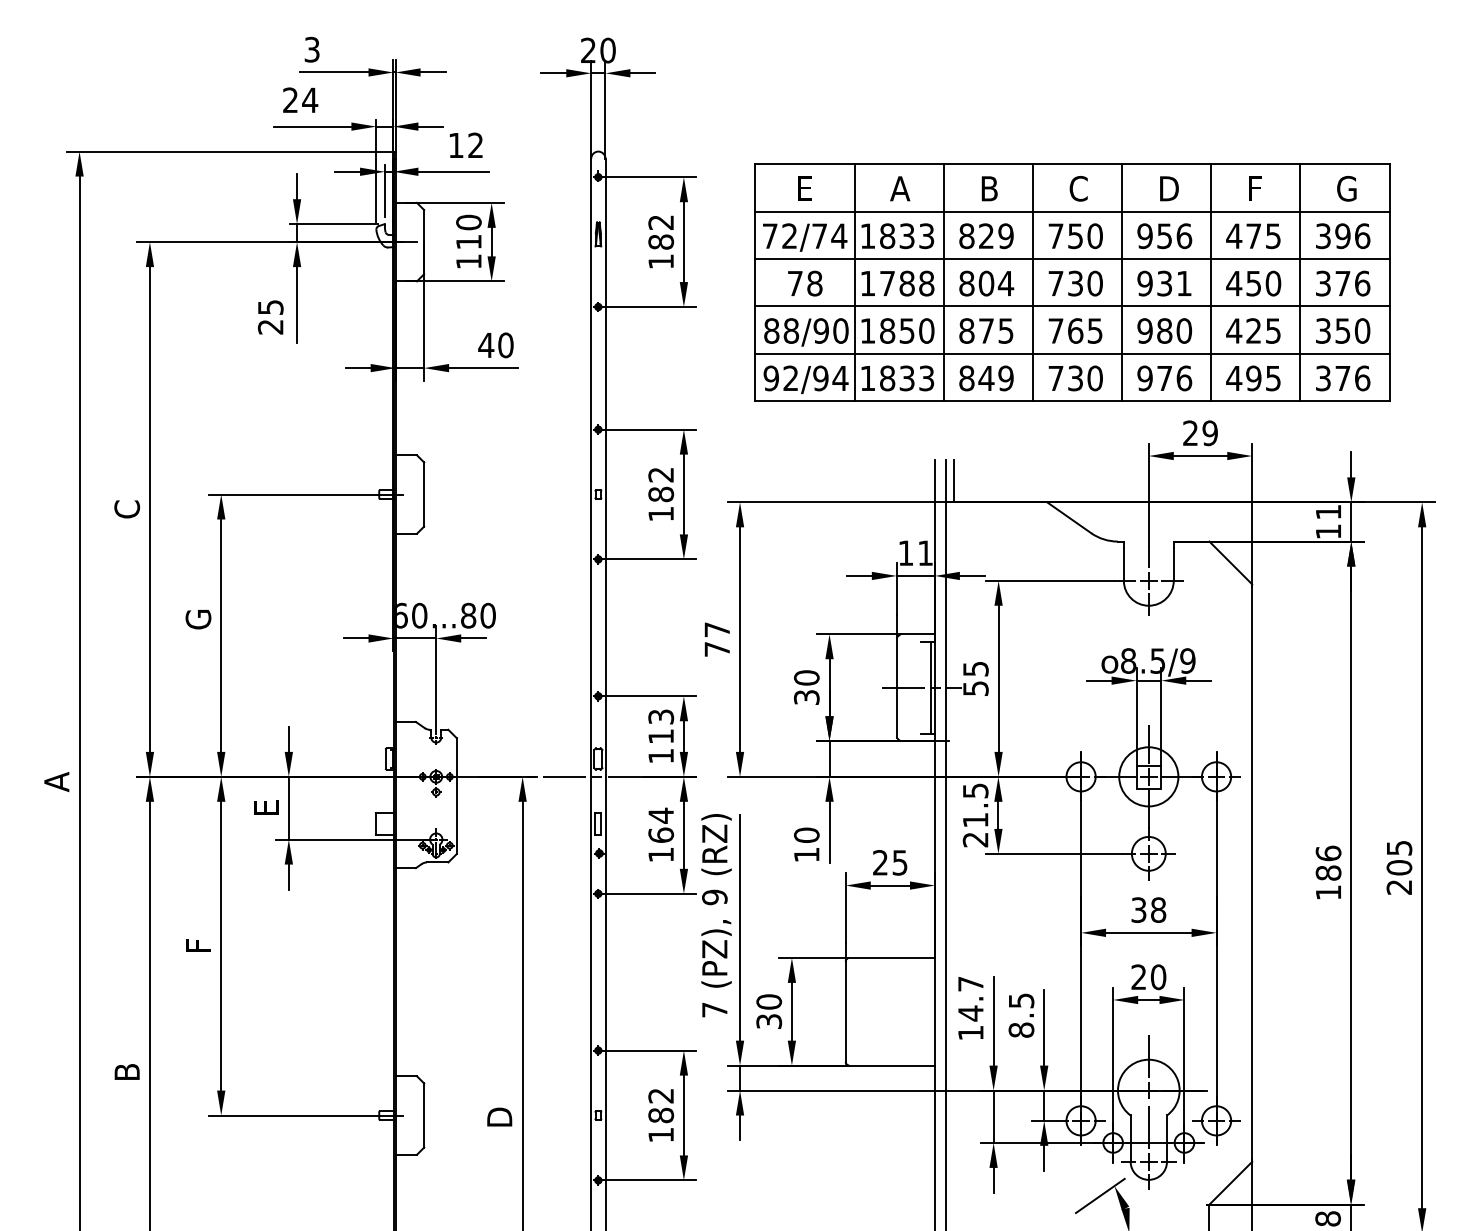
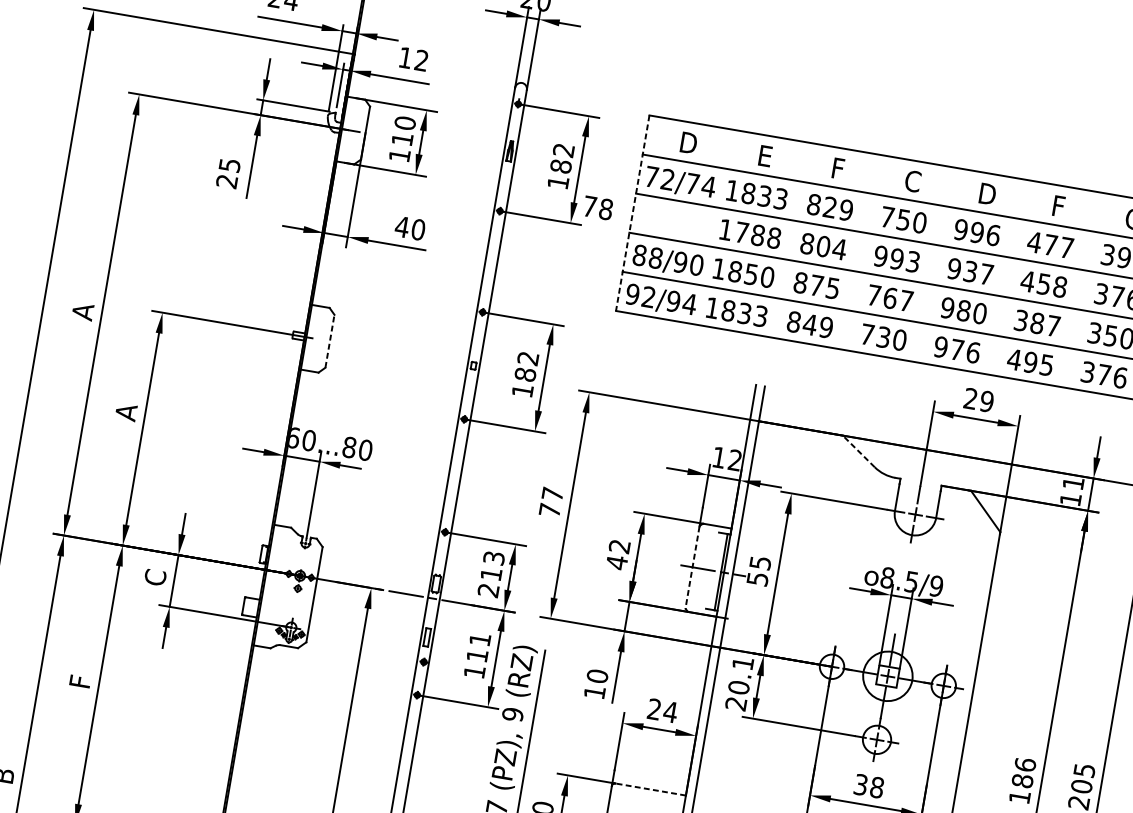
text: (806, 188) -> (688, 142), E -> D
text: (900, 188) -> (766, 156), A -> E
text: (989, 188) -> (839, 168), B -> F
text: (1164, 235) -> (977, 232), 956 -> 996
text: (1273, 236) -> (1066, 248), 475 -> 477
line: (755, 282) -> (633, 213), solid -> dashed
line: (854, 282) -> (714, 227), removed
line: (943, 282) -> (788, 239), removed
line: (1033, 282) -> (862, 252), removed
line: (1122, 282) -> (935, 264), removed
line: (1211, 282) -> (1009, 277), removed
line: (1300, 282) -> (1082, 289), removed
text: (805, 283) -> (598, 208), moved
text: (1075, 283) -> (896, 259), 730 -> 993
text: (1184, 283) -> (986, 274), 931 -> 937
text: (1273, 283) -> (1060, 286), 450 -> 458
text: (1094, 330) -> (906, 300), 765 -> 767
text: (1253, 330) -> (1037, 322), 425 -> 387
line: (953, 481) -> (768, 405), removed
line: (424, 494) -> (330, 341), solid -> dashed
text: (127, 509) -> (83, 311), C -> A
line: (1069, 517) -> (859, 451), solid -> dashed
text: (925, 552) -> (735, 459), 11 -> 12
text: (198, 619) -> (126, 412), G -> A
text: (806, 687) -> (618, 554), 30 -> 42
line: (896, 688) -> (692, 567), solid -> dashed
text: (660, 756) -> (487, 590), 113 -> 213
text: (975, 805) -> (740, 675), 21.5 -> 20.1
text: (265, 808) -> (154, 577), E -> C
text: (661, 824) -> (479, 646), 164 -> 111
text: (899, 862) -> (670, 711), 25 -> 24
line: (892, 957) -> (650, 789), solid -> dashed

